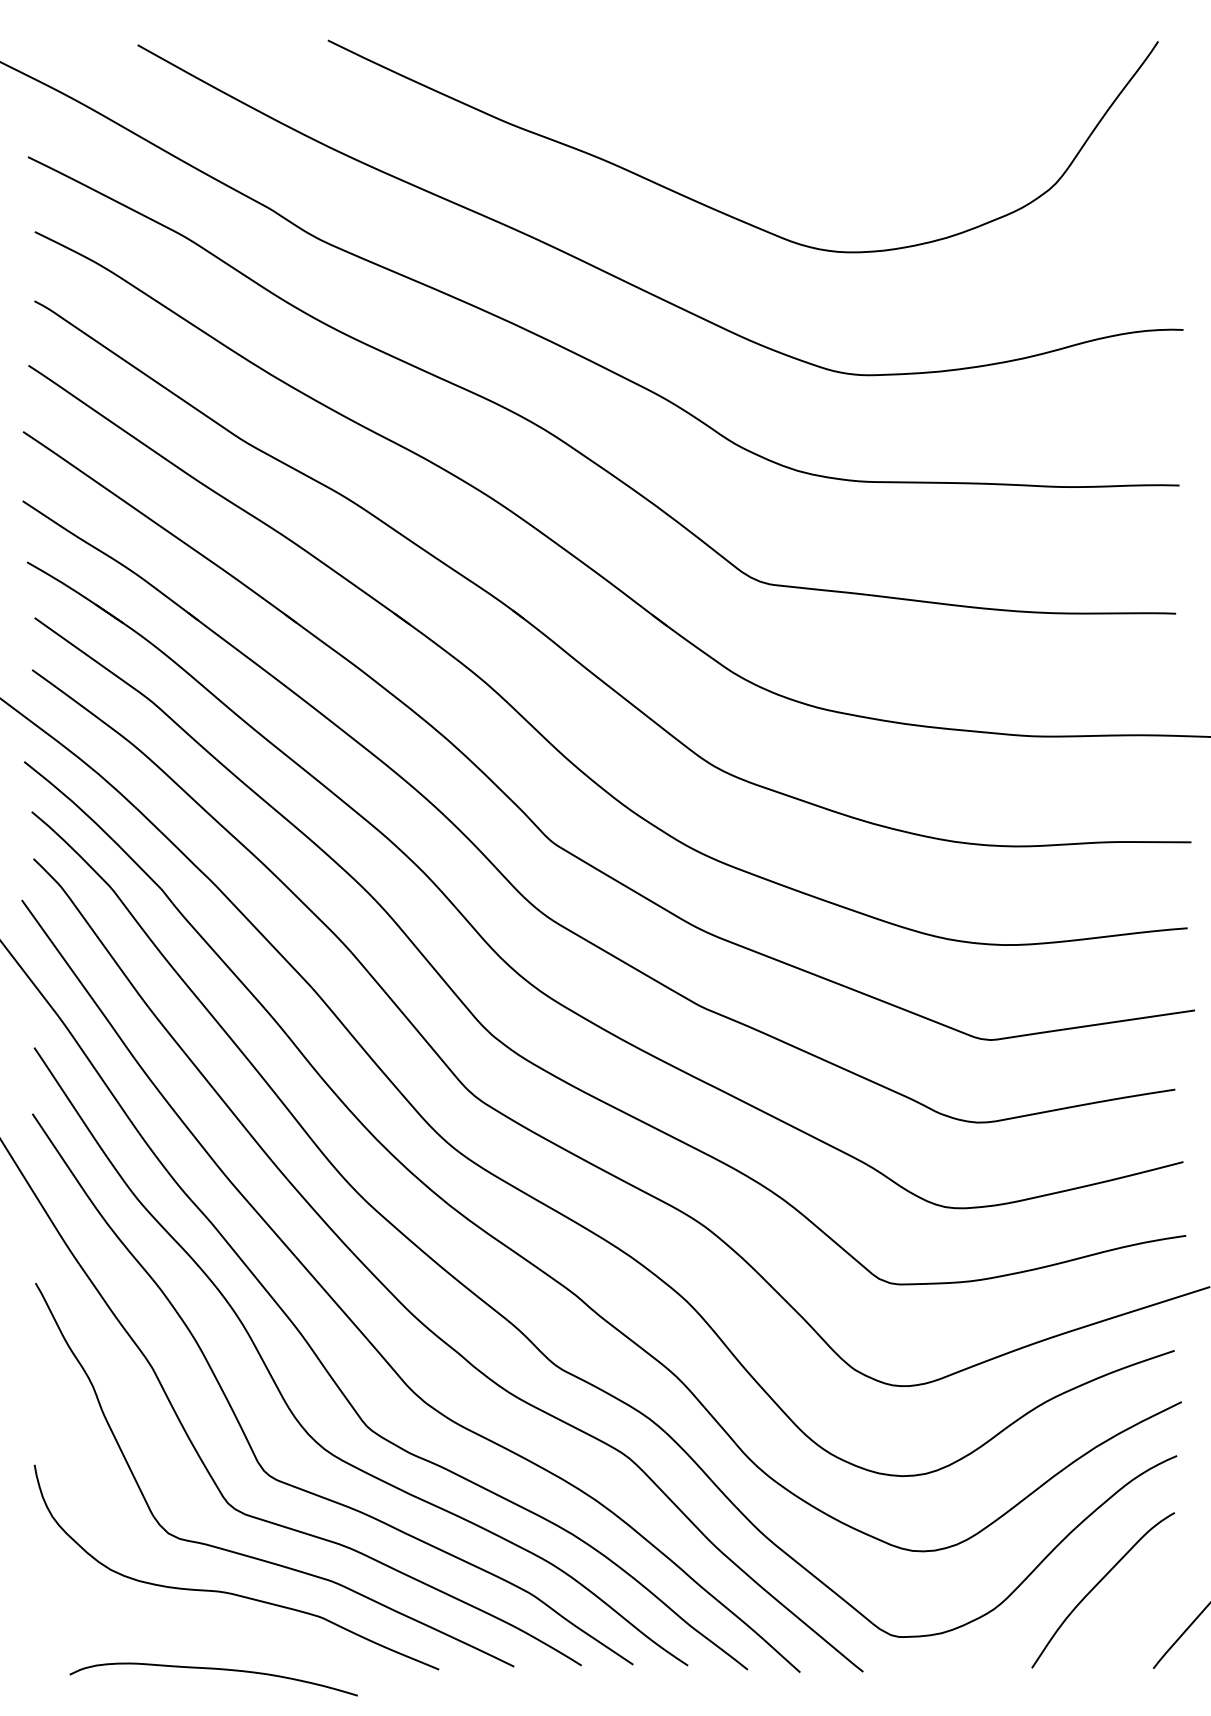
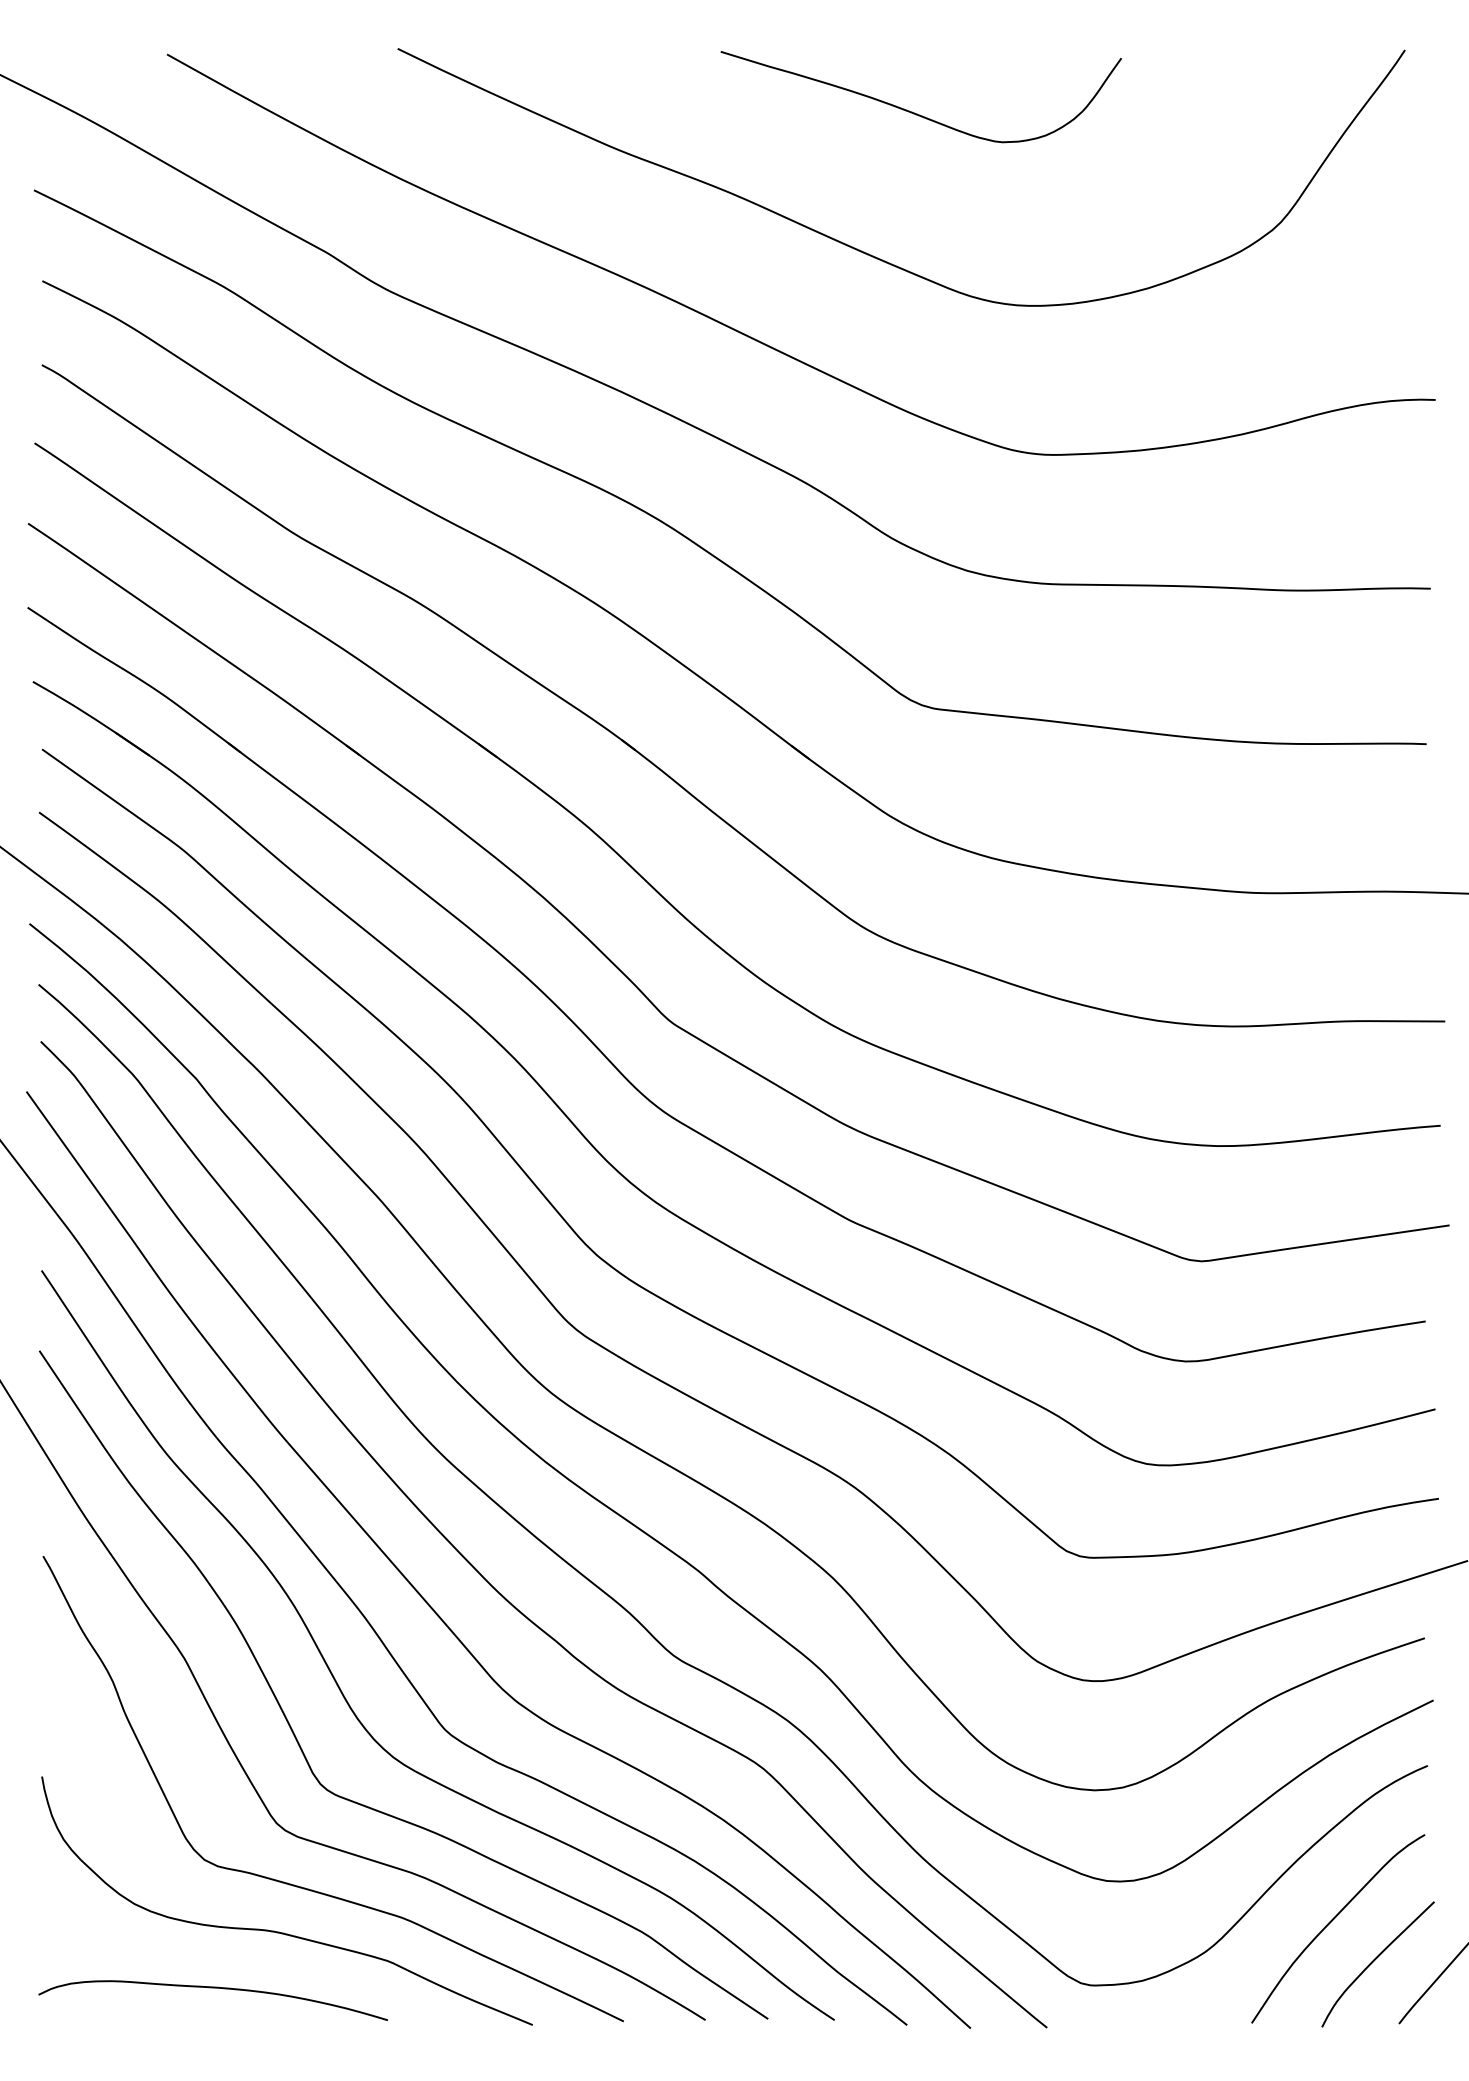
curve: (756, 93) -> (917, 113), added
curve: (1132, 1618) -> (1373, 1962), added
curve: (213, 1669) -> (212, 1988), moved

